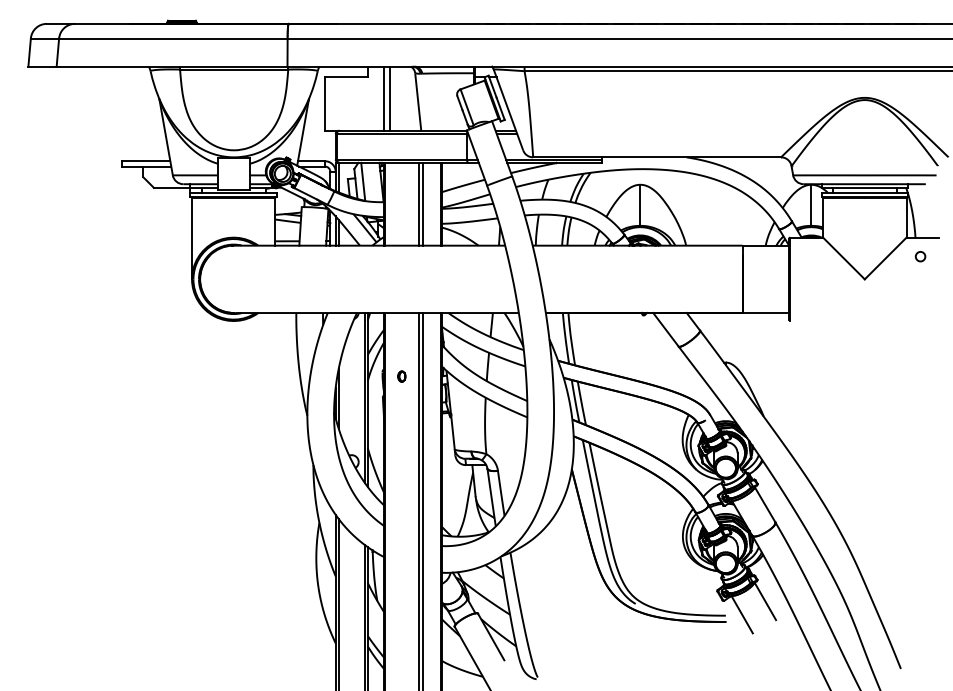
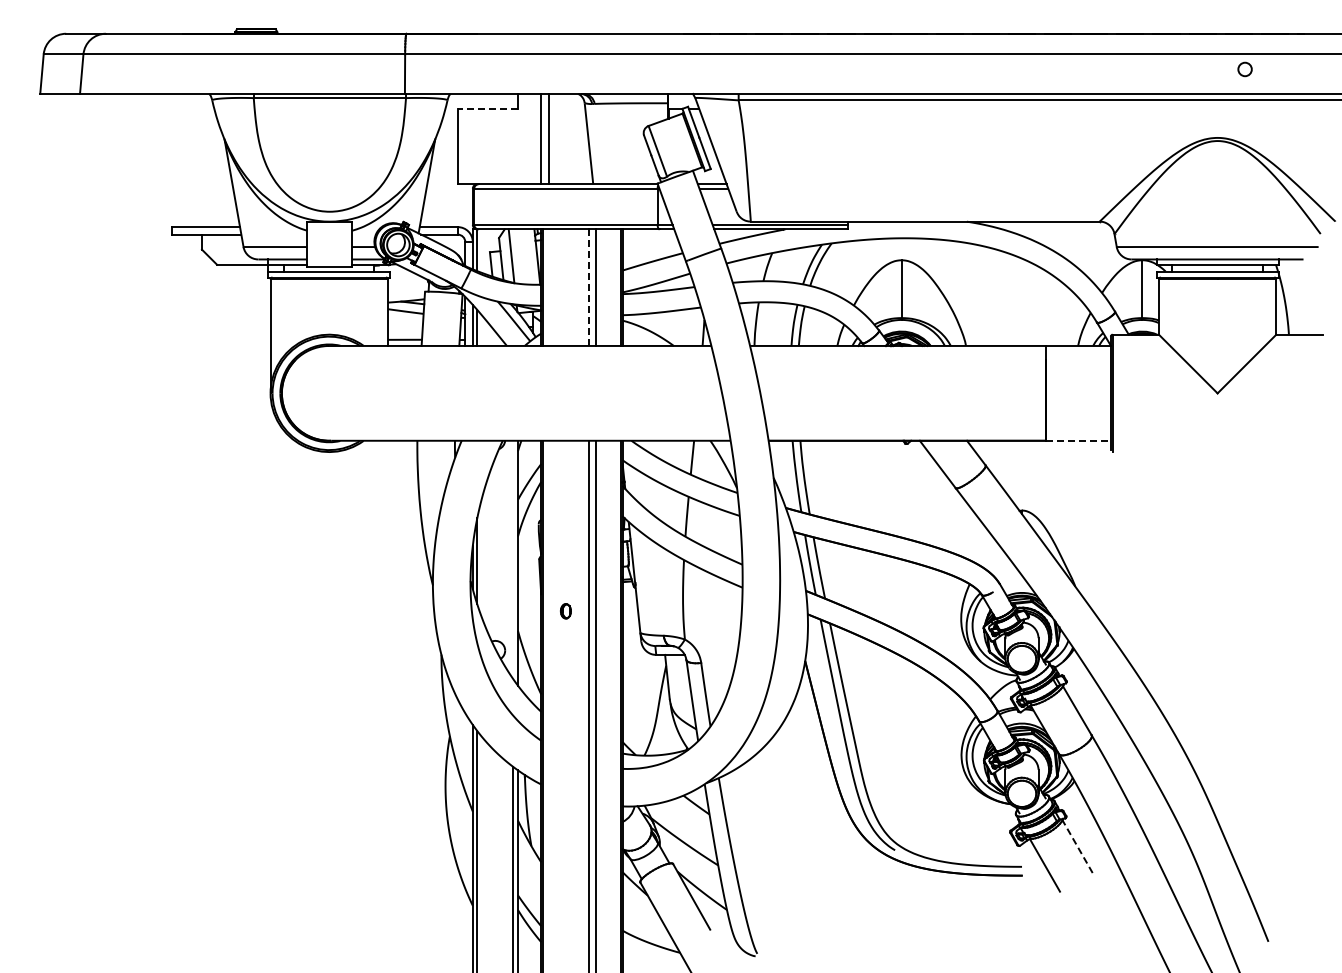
line: (346, 77) -> (487, 109), solid -> dashed
line: (418, 204) -> (589, 287), solid -> dashed
circle: (920, 256) -> (1244, 69), moved
line: (765, 312) -> (1078, 440), solid -> dashed
part: (401, 376) -> (565, 611), moved
line: (364, 397) -> (513, 559), removed
line: (765, 601) -> (1077, 846), solid -> dashed

